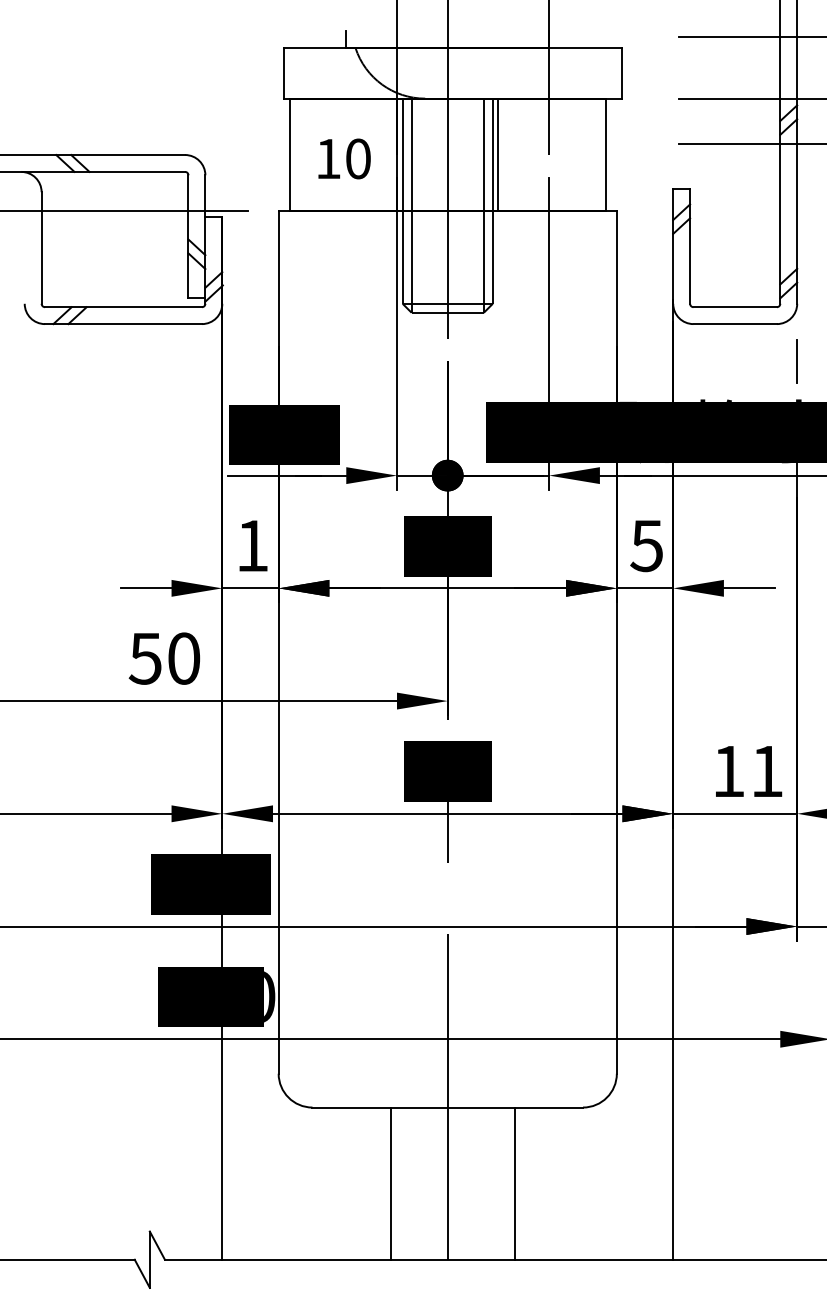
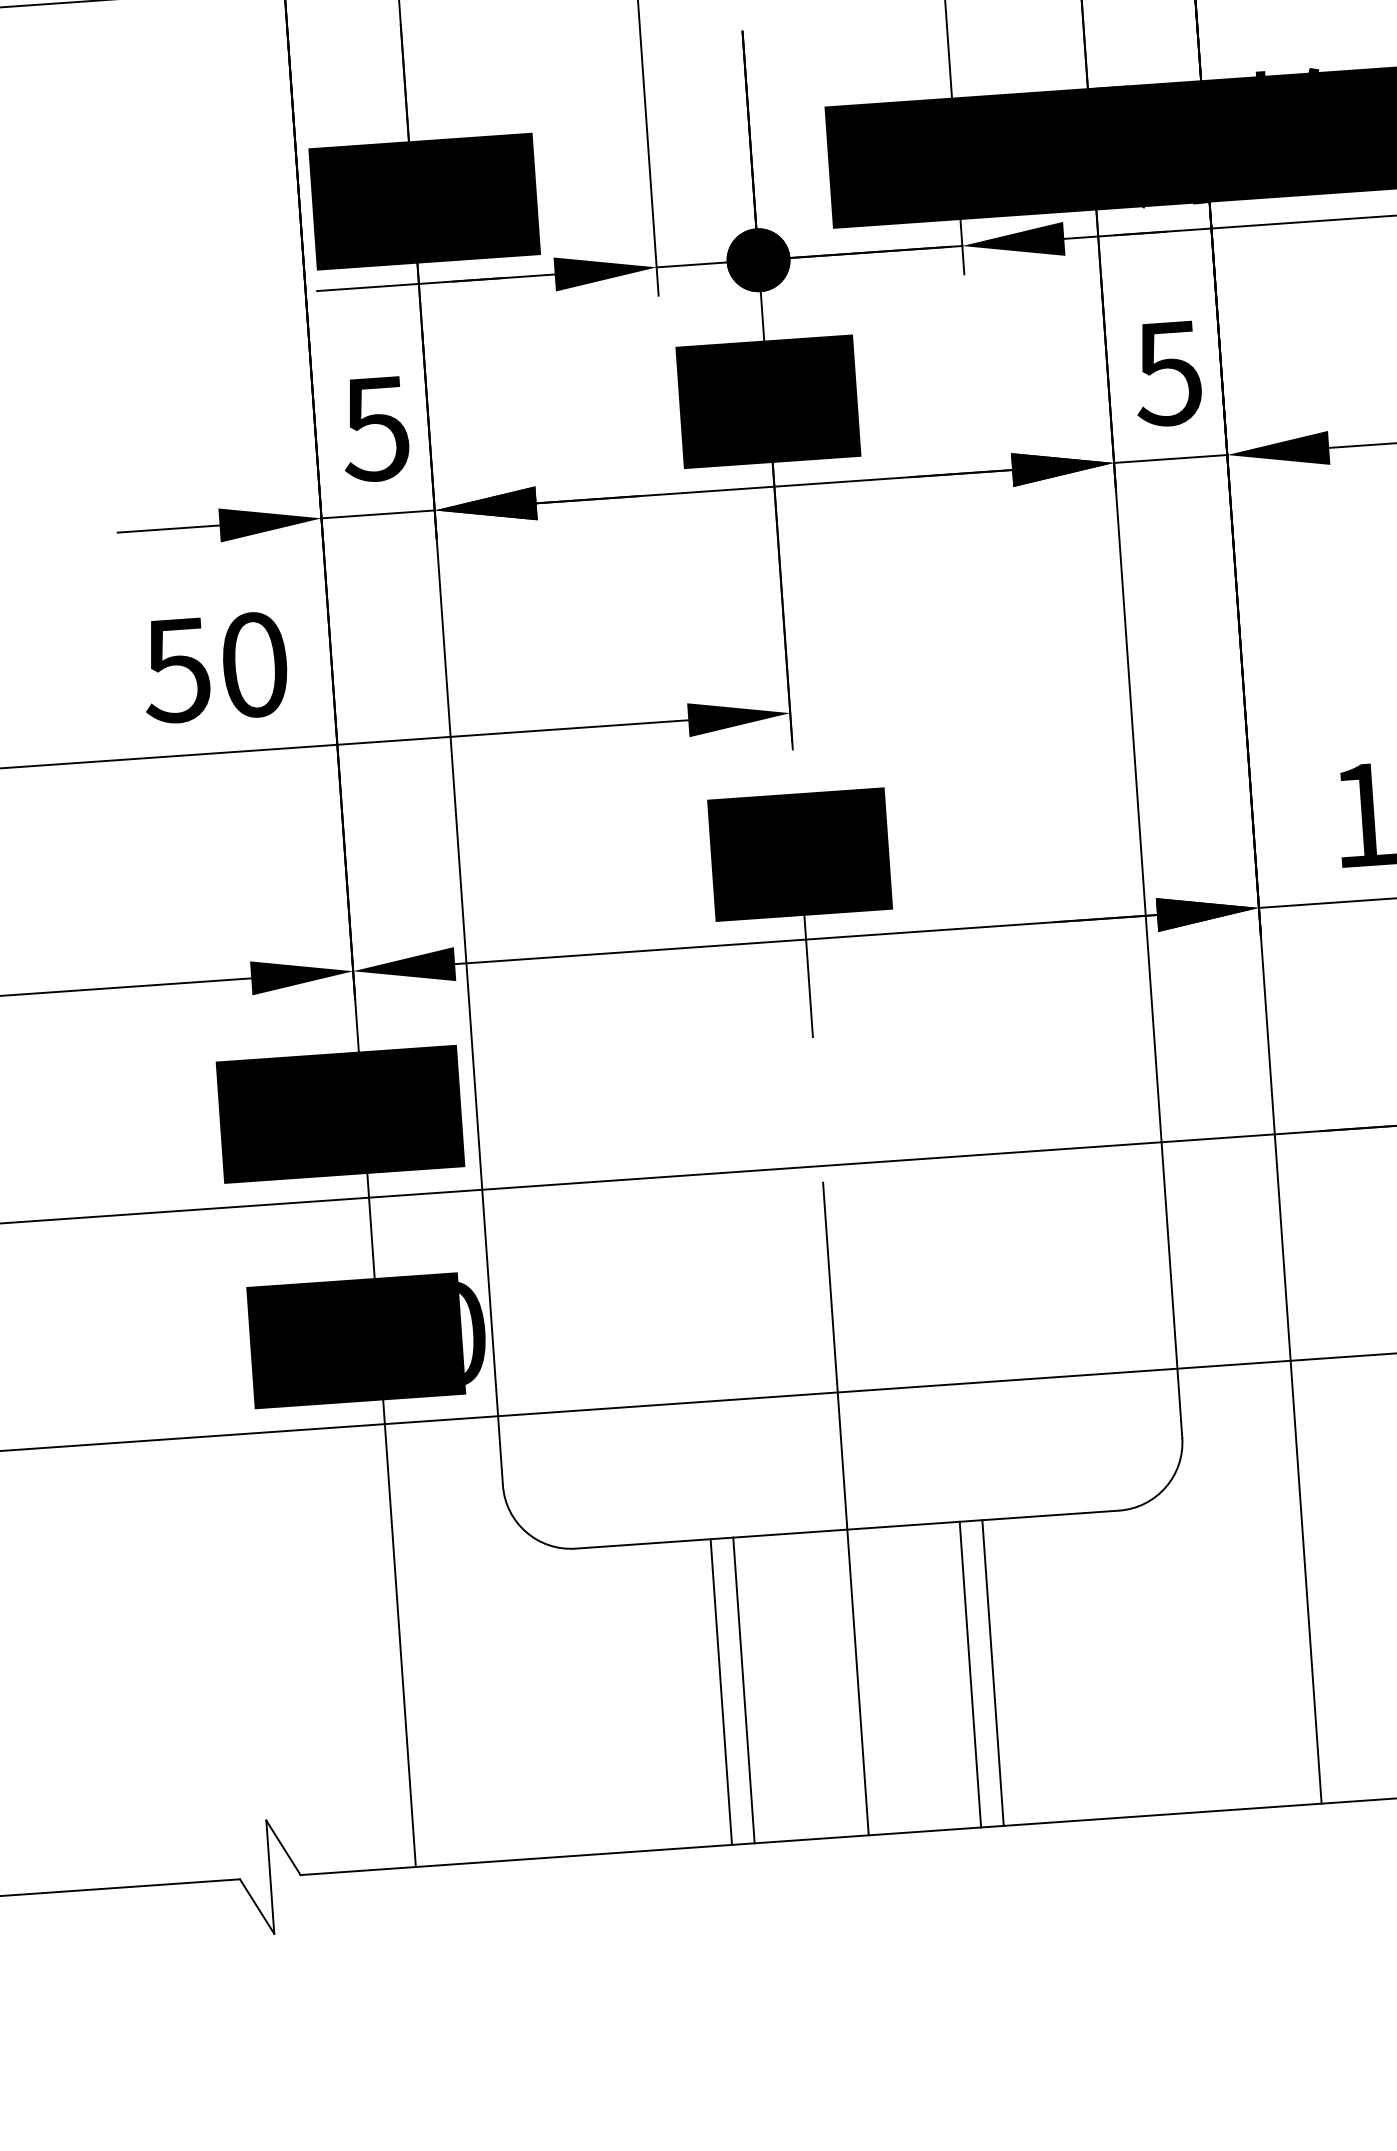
text: (251, 546) -> (374, 430), 1 -> 5
line: (379, 1183) -> (720, 1691), added
line: (503, 1183) -> (969, 1674), added

